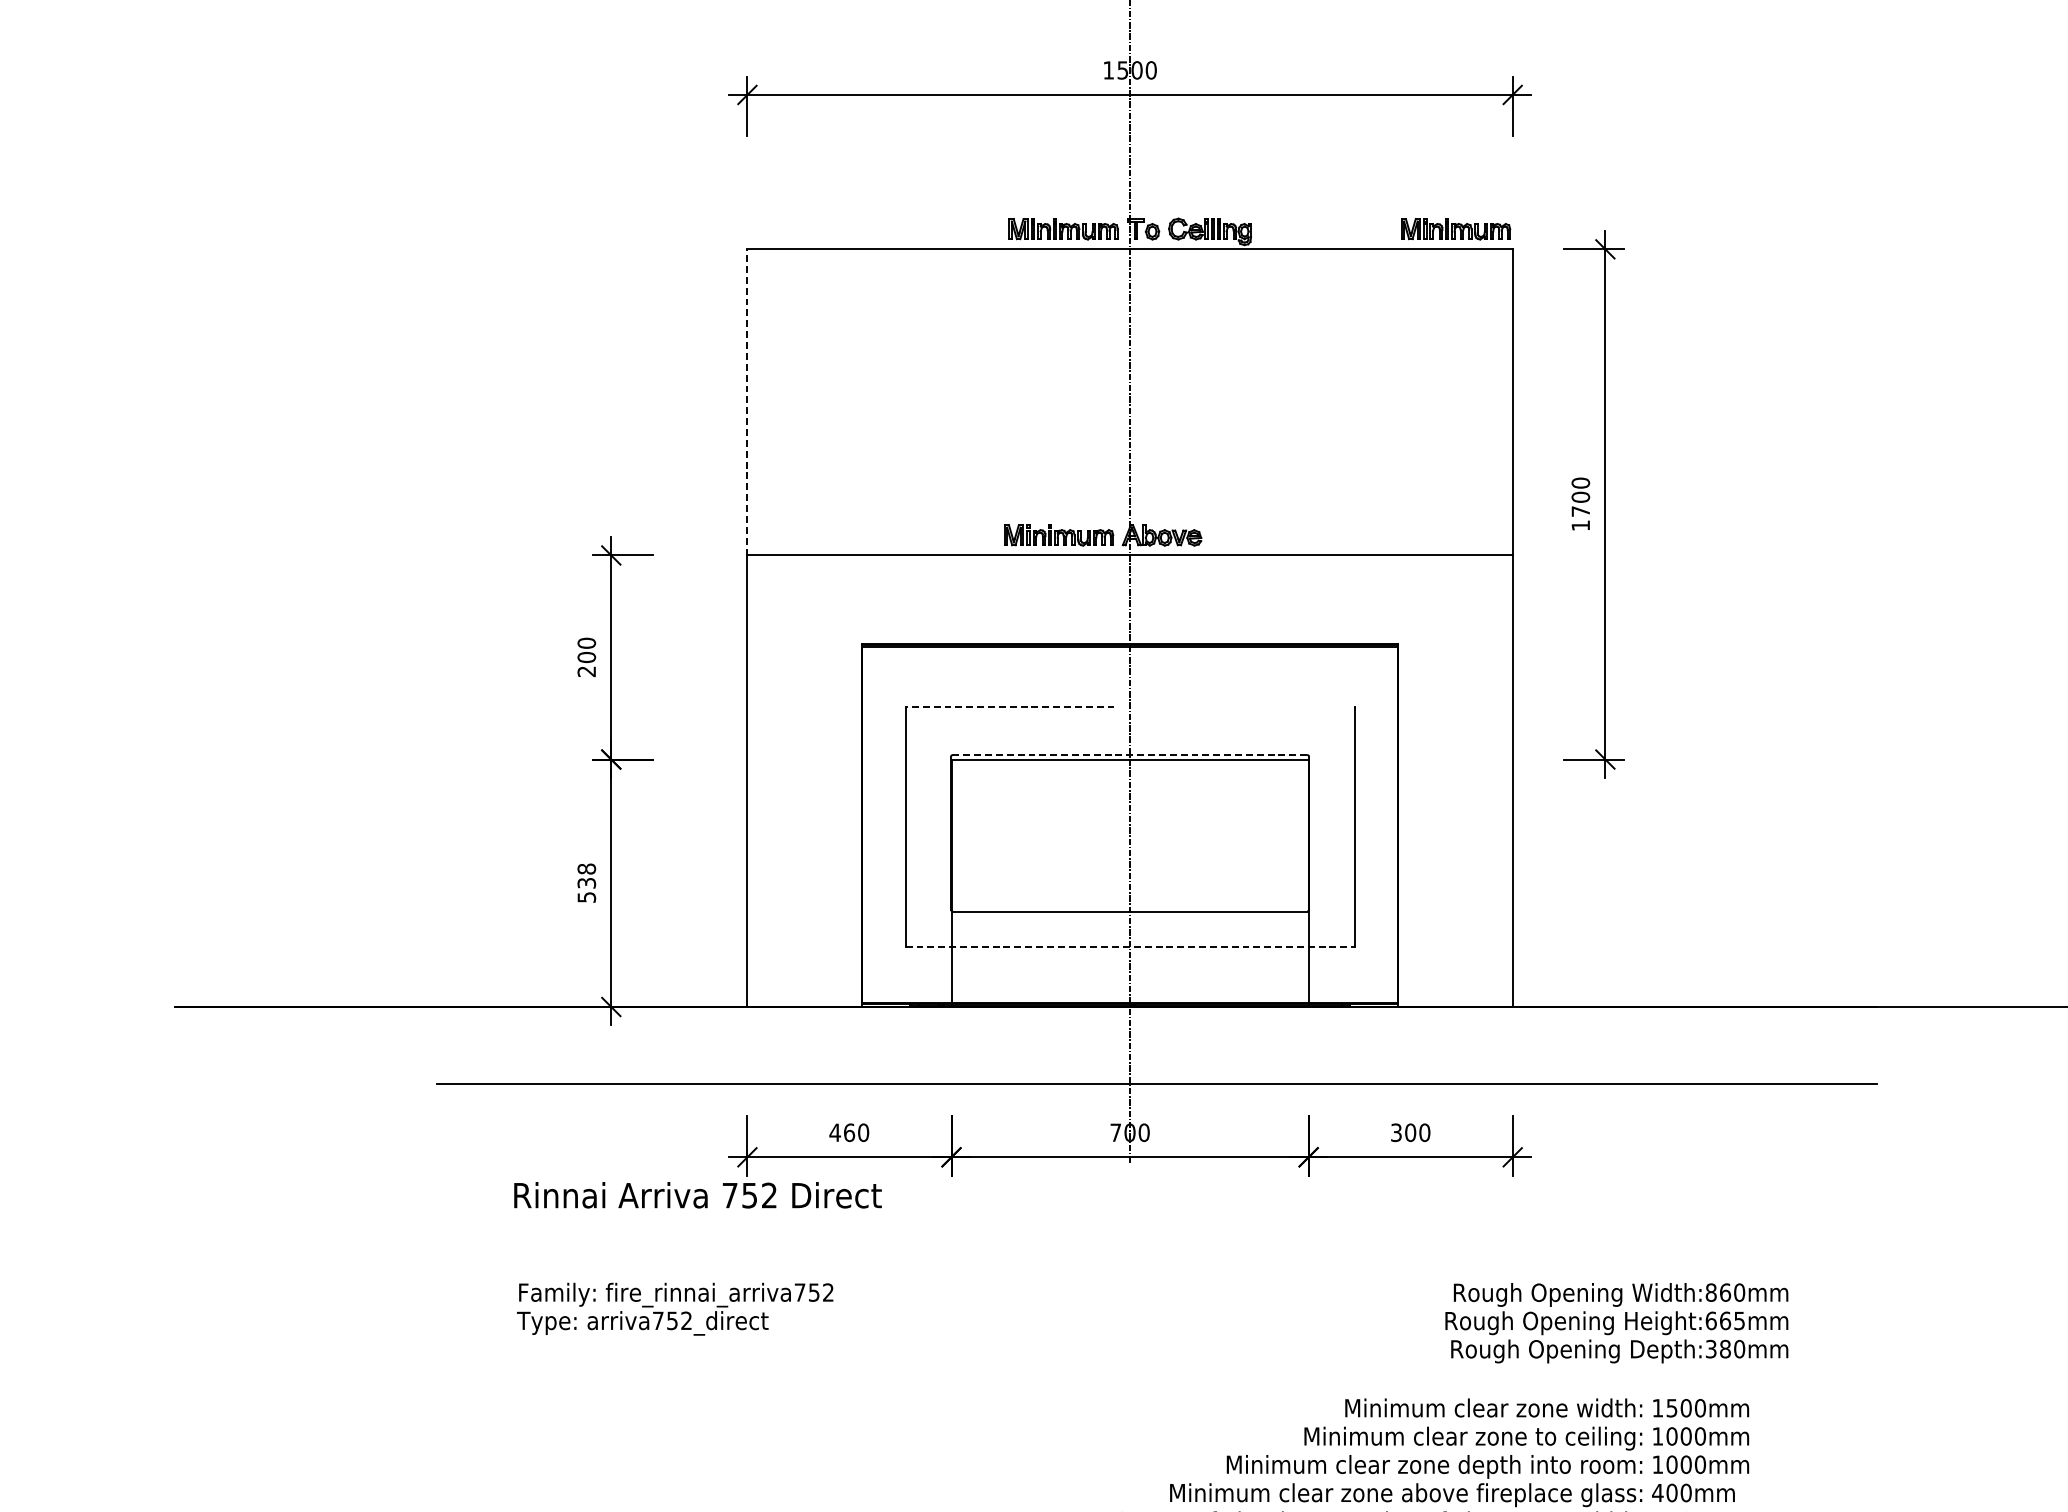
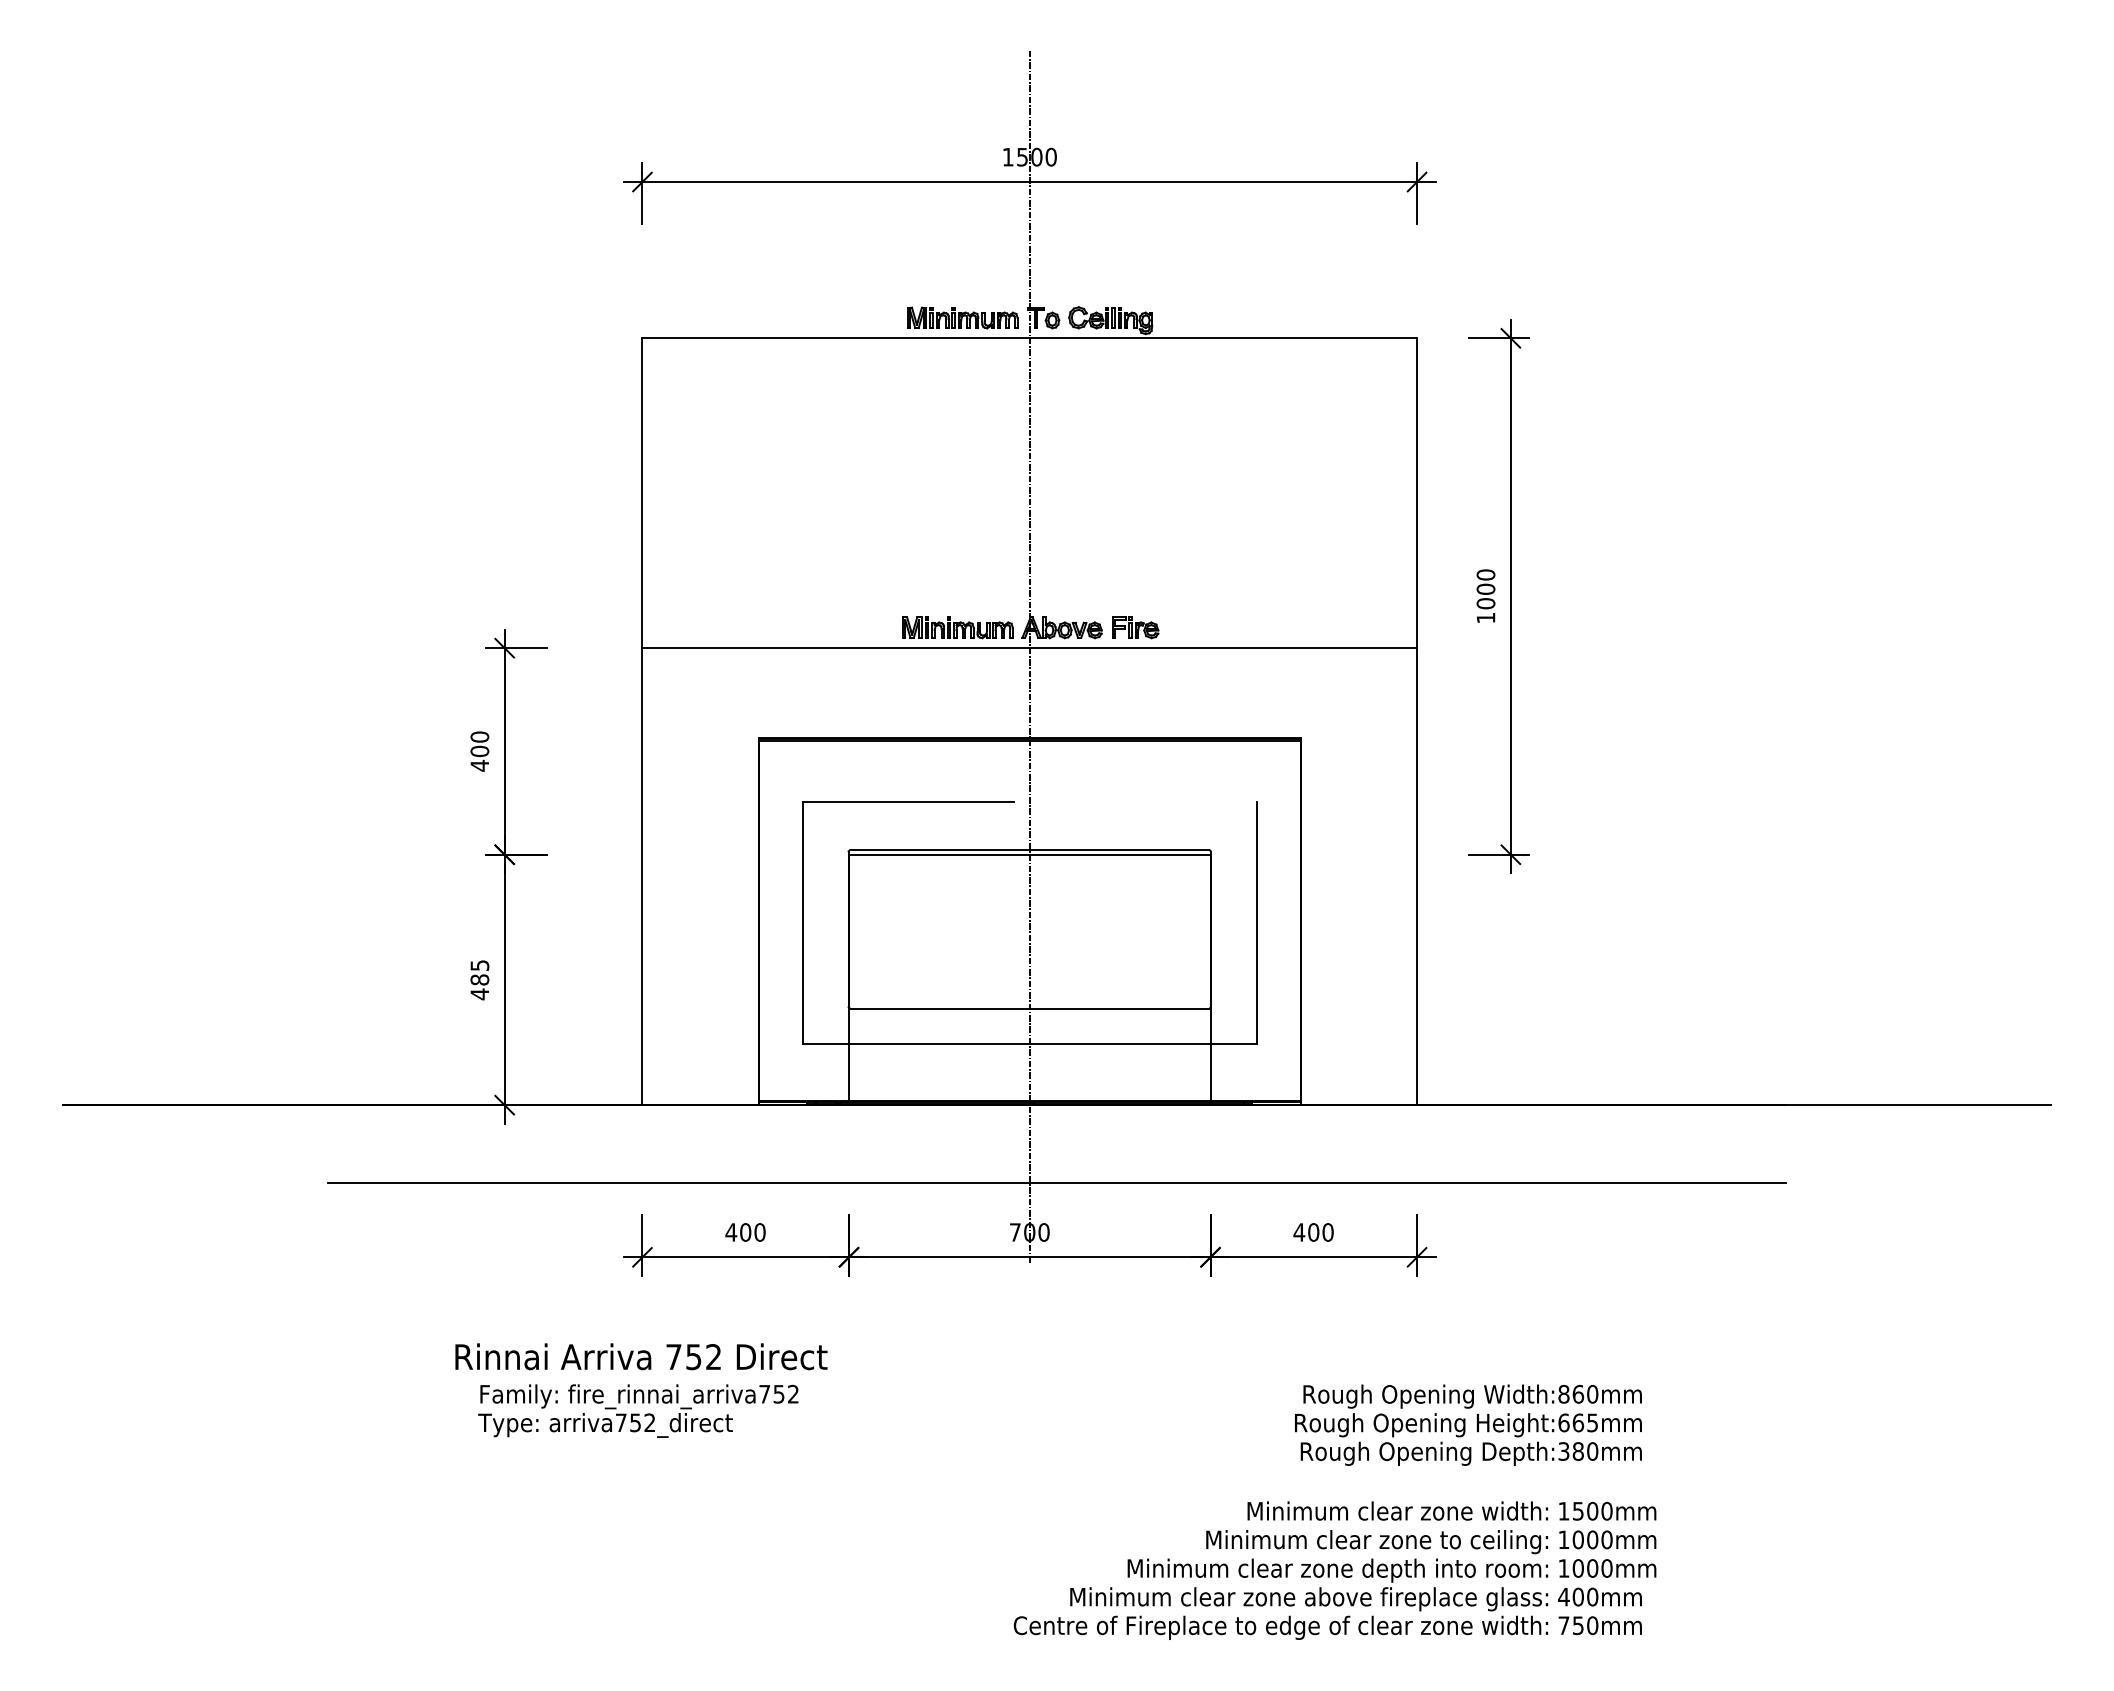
part: (1455, 228) -> (1359, 317), removed
line: (747, 402) -> (642, 493), dashed -> solid
text: (1580, 511) -> (1485, 603), 1700 -> 1000
part: (1234, 535) -> (1135, 627), added
text: (586, 671) -> (479, 765), 200 -> 400
line: (1010, 706) -> (908, 801), dashed -> solid
line: (1129, 755) -> (1029, 850), dashed -> solid
text: (586, 883) -> (479, 980), 538 -> 485
line: (1130, 947) -> (1030, 1044), dashed -> solid
text: (849, 1132) -> (745, 1232), 460 -> 400
text: (1396, 1132) -> (1299, 1232), 300 -> 400
text: (698, 1195) -> (641, 1356), moved
text: (675, 1308) -> (638, 1410), moved
text: (1616, 1322) -> (1468, 1424), moved

